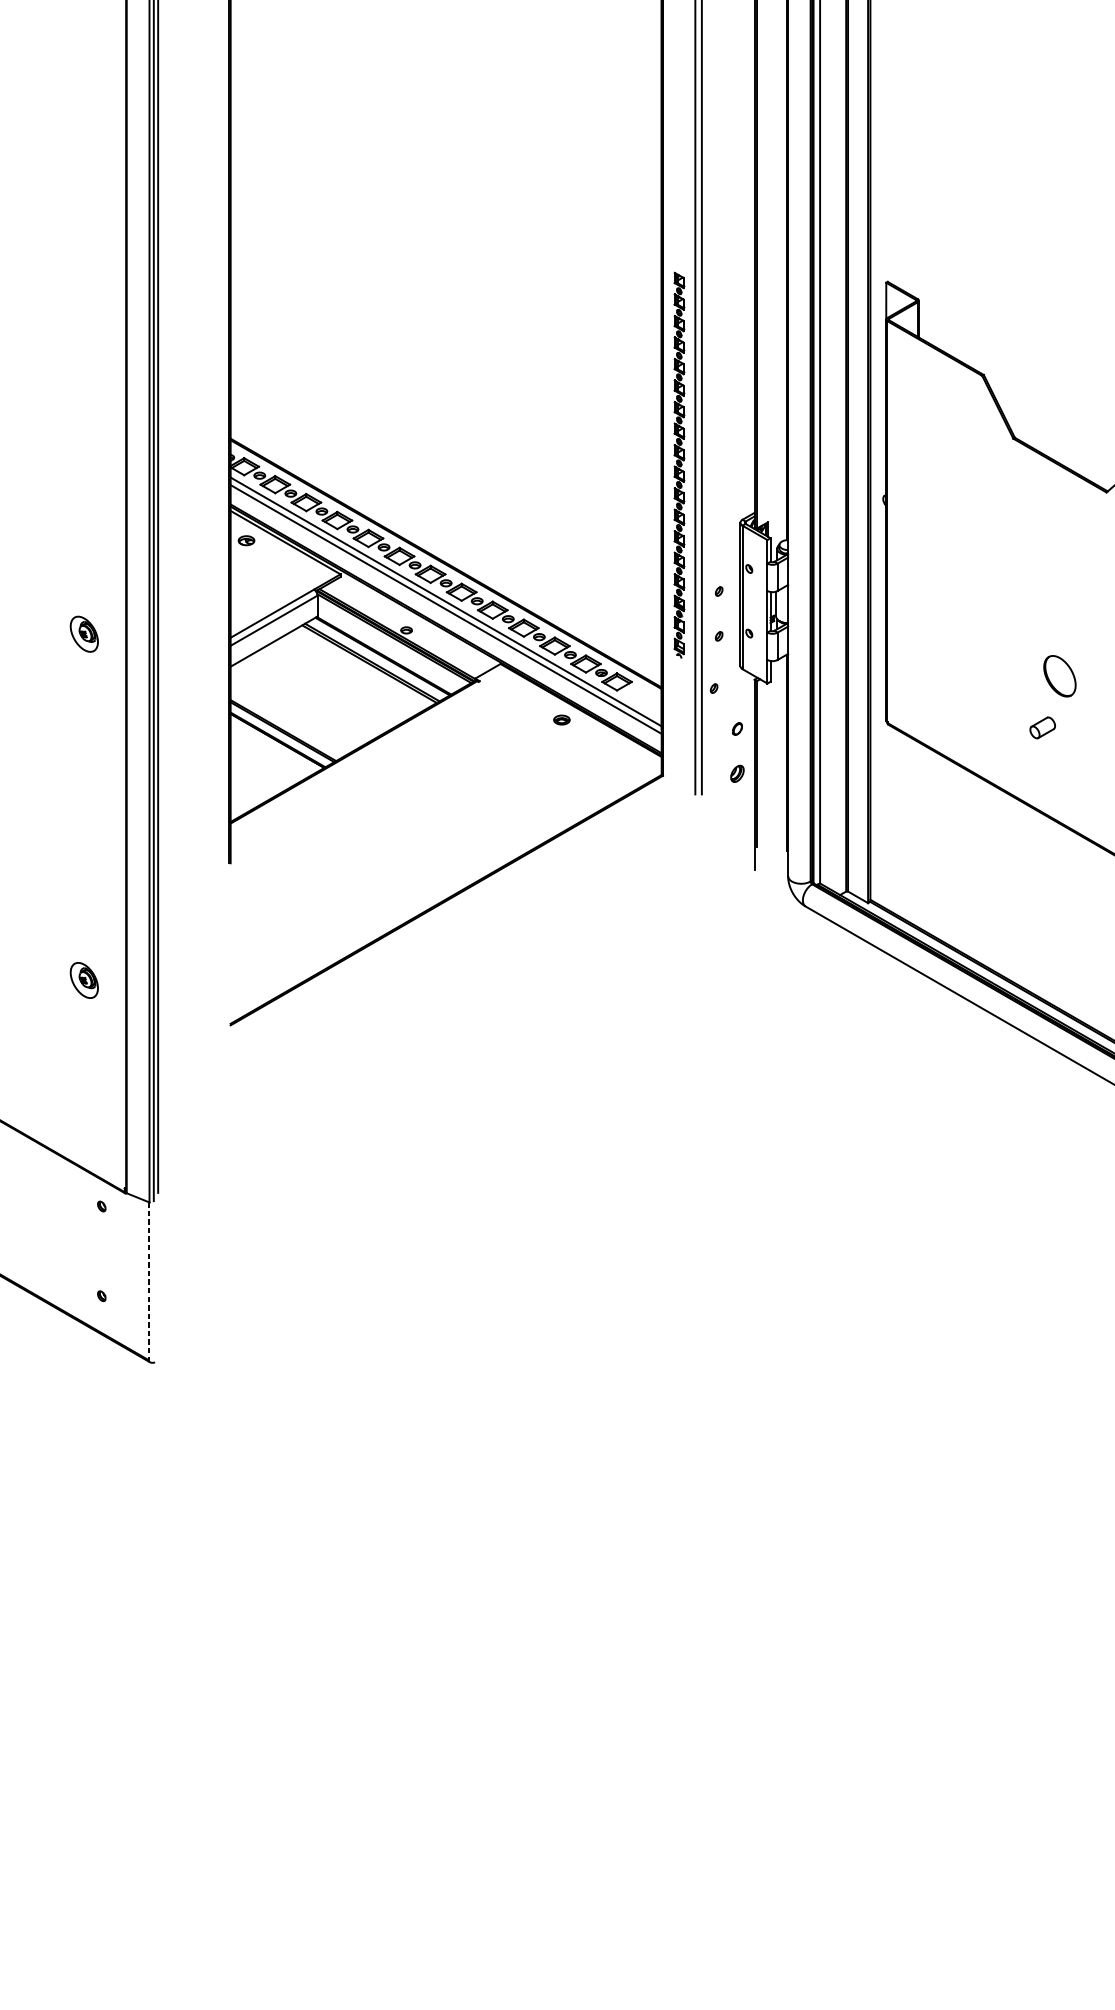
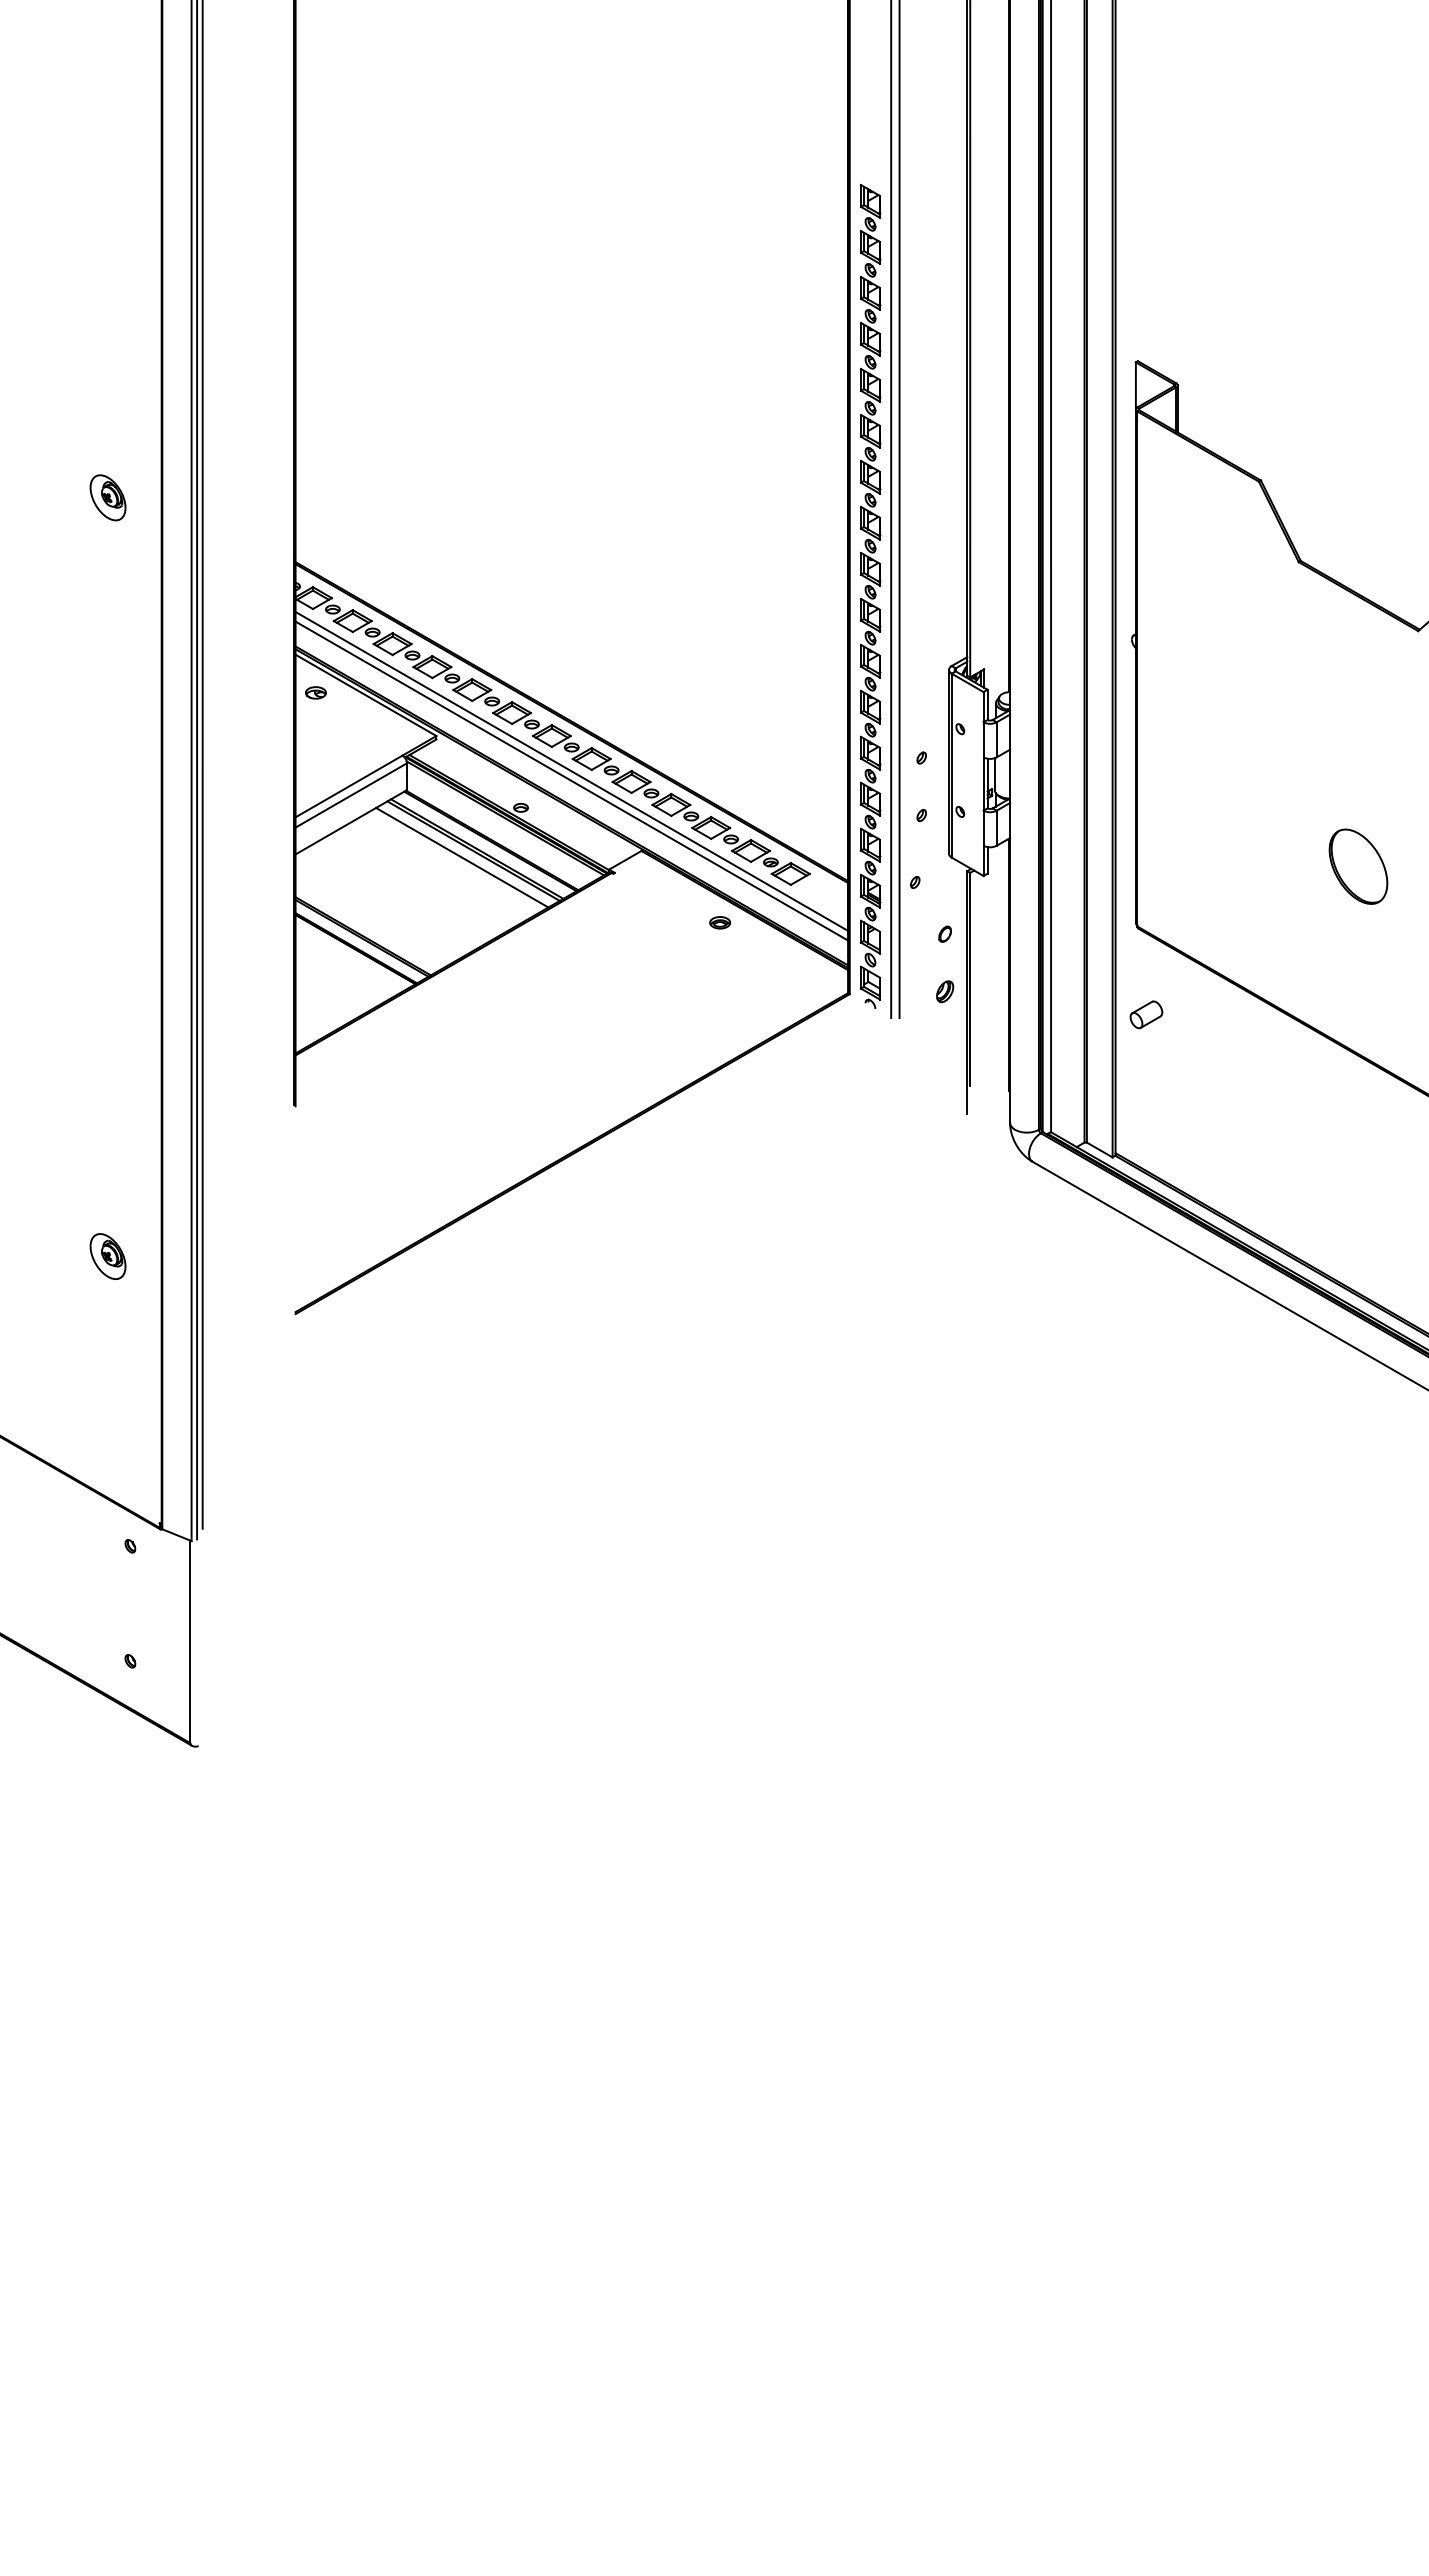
part: (679, 465) -> (870, 596), size x1.67
part: (83, 634) -> (107, 497), moved
line: (360, 669) -> (462, 857), added
part: (1059, 676) -> (1358, 866), size x1.43
part: (1042, 727) -> (1146, 1014), moved
line: (148, 1281) -> (190, 1642), dashed -> solid

